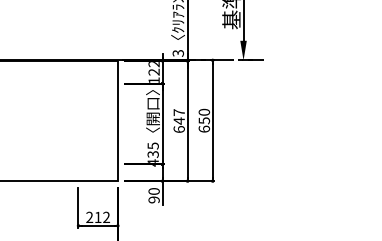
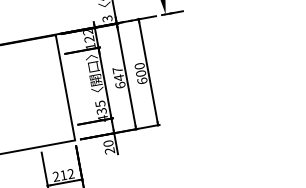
text: (203, 120) -> (140, 73), 650 -> 600
text: (154, 199) -> (110, 150), 90 -> 20

